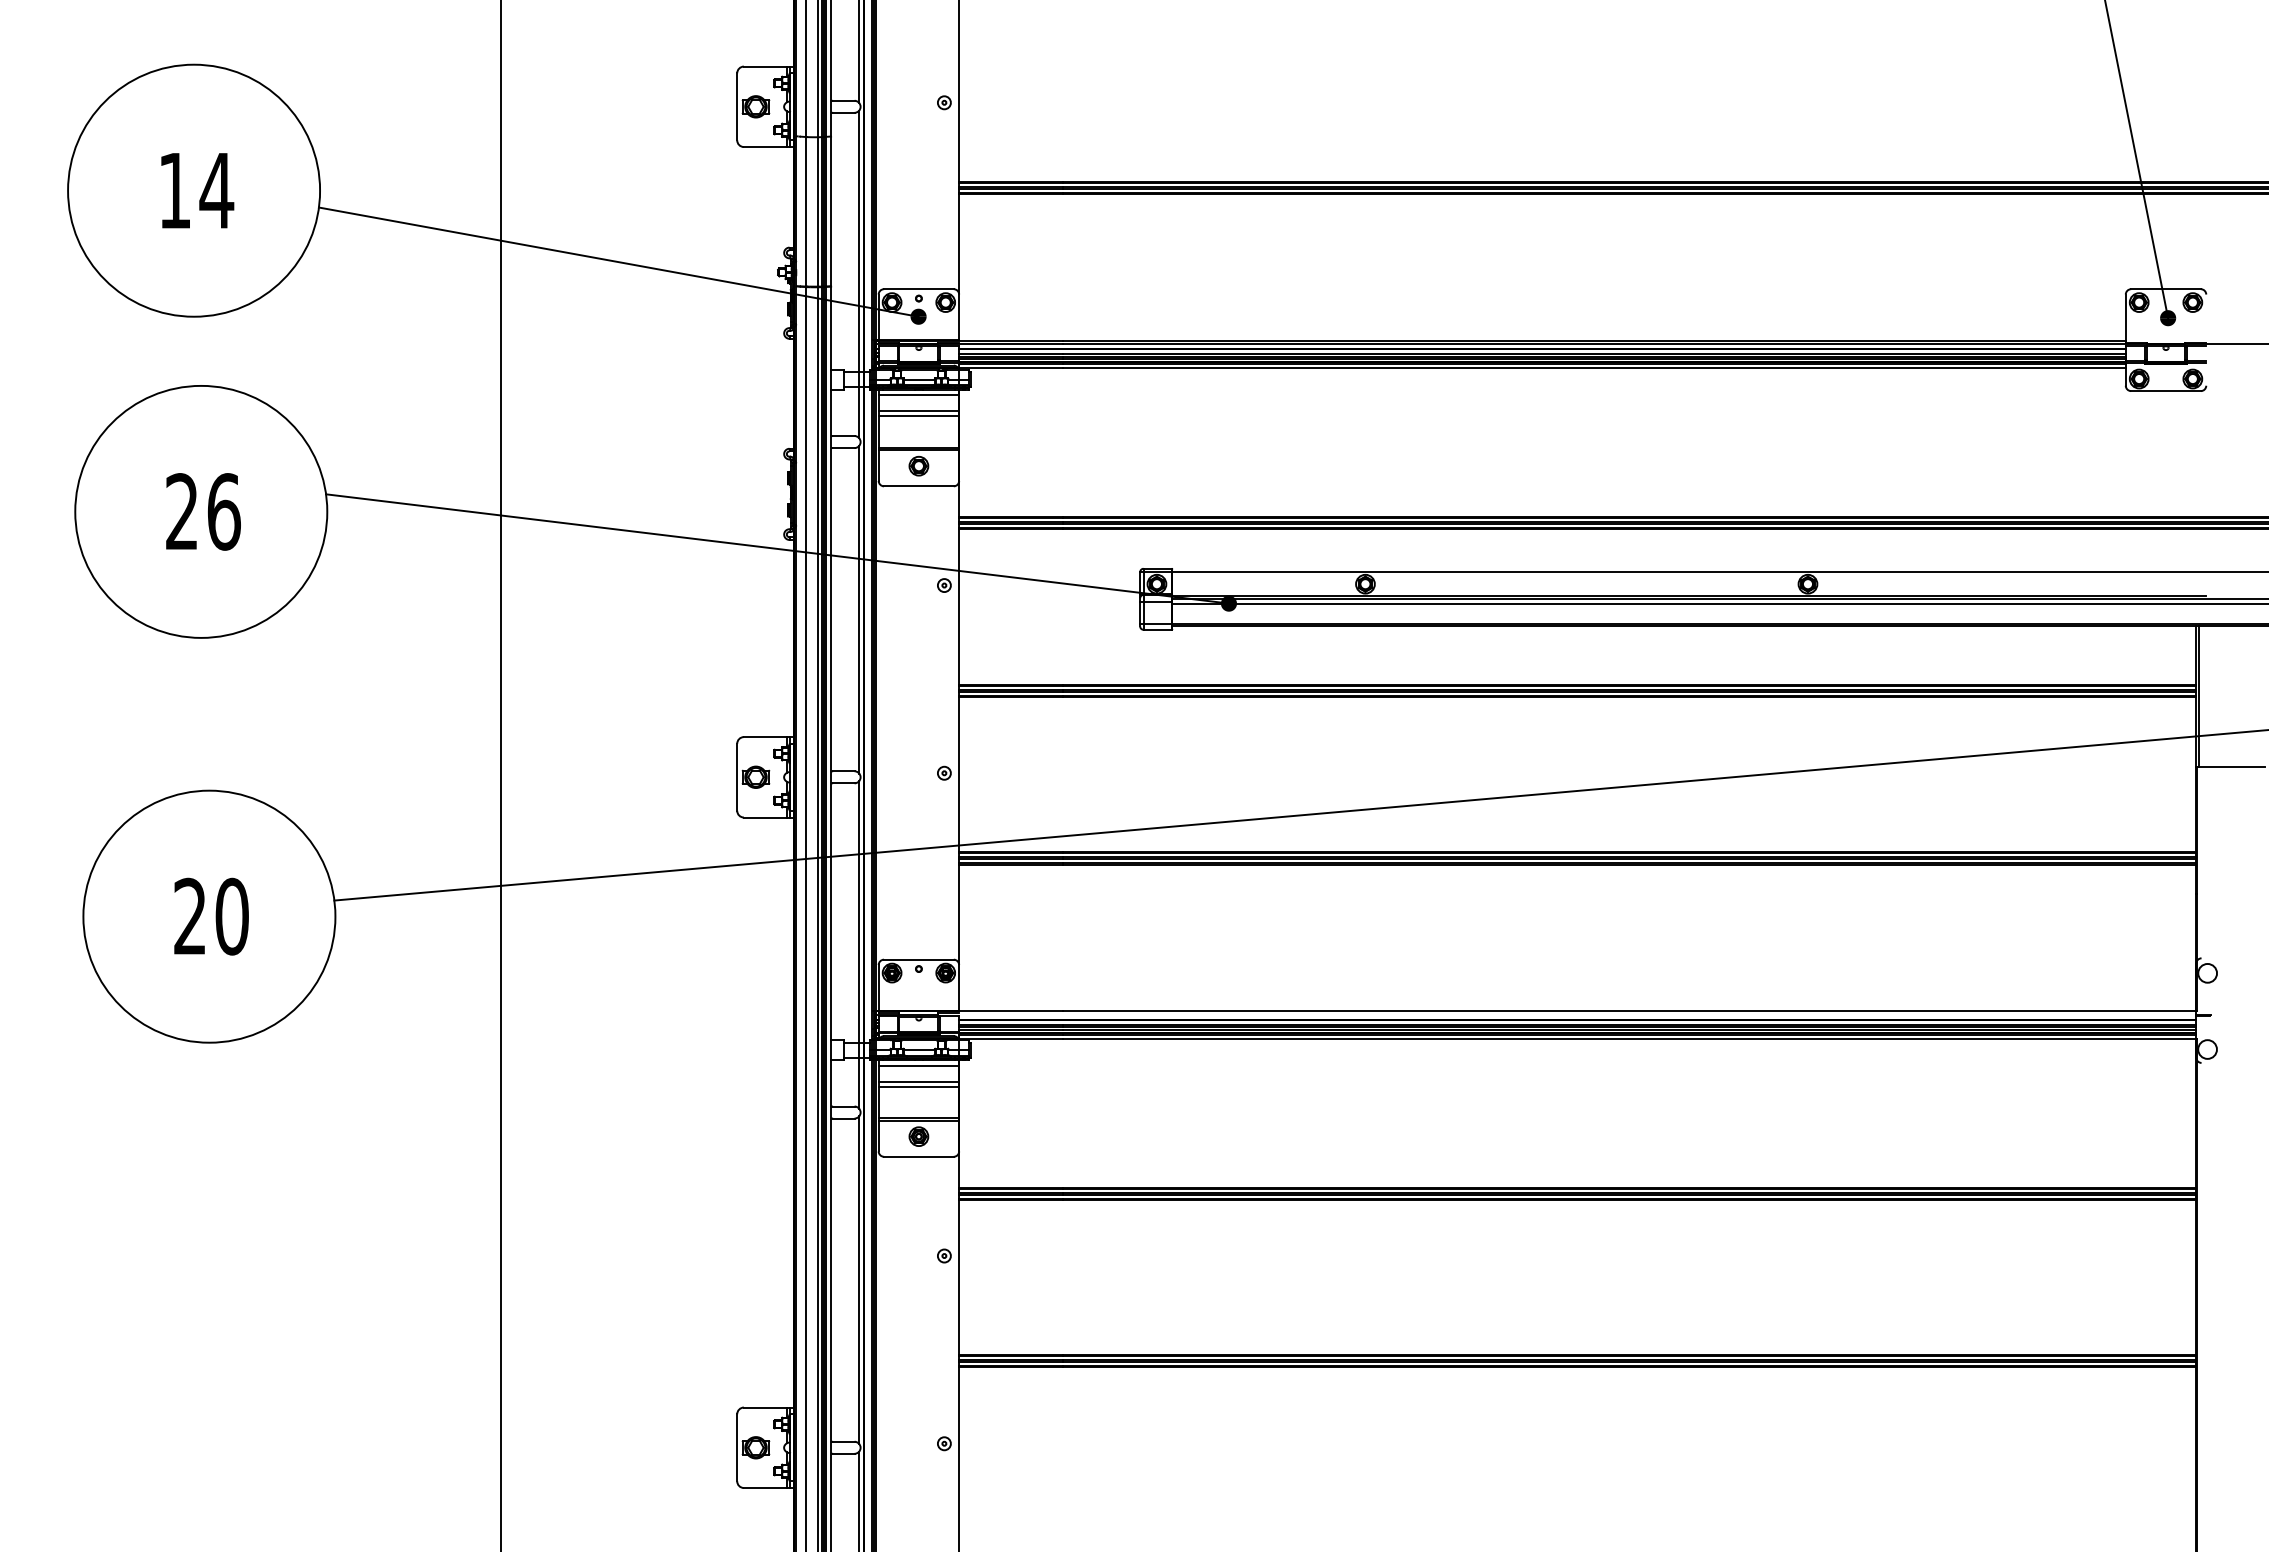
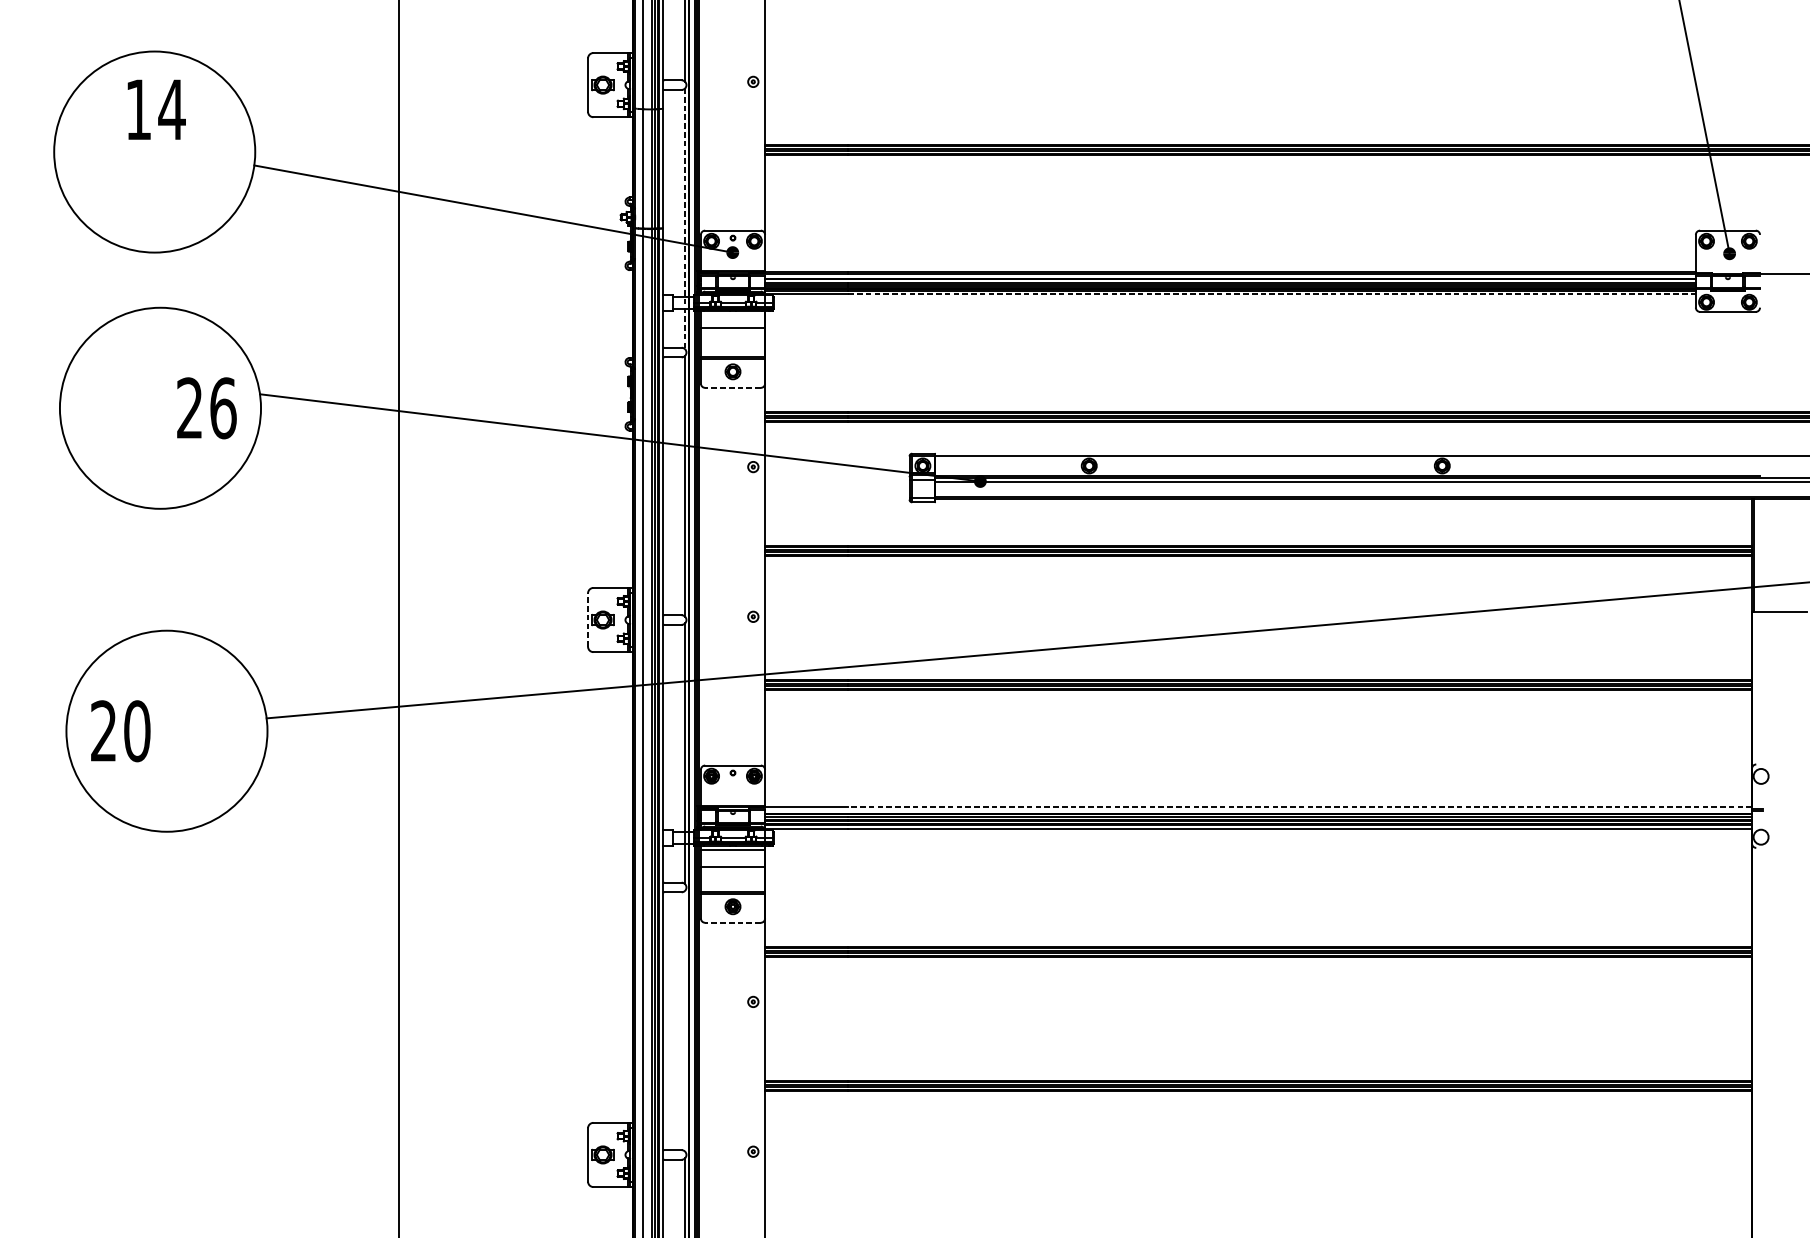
text: (197, 190) -> (156, 109), moved
line: (859, 274) -> (685, 218), solid -> dashed
line: (1595, 368) -> (1272, 293), solid -> dashed
line: (918, 395) -> (732, 315), removed
line: (918, 416) -> (732, 332), removed
line: (918, 486) -> (732, 388), solid -> dashed
text: (203, 511) -> (206, 407), moved
line: (737, 777) -> (588, 620), solid -> dashed
text: (211, 916) -> (120, 731), moved
line: (1629, 1011) -> (1299, 806), solid -> dashed
line: (918, 1081) -> (732, 862), removed
line: (918, 1156) -> (732, 922), solid -> dashed
line: (859, 1280) -> (685, 1021), removed

